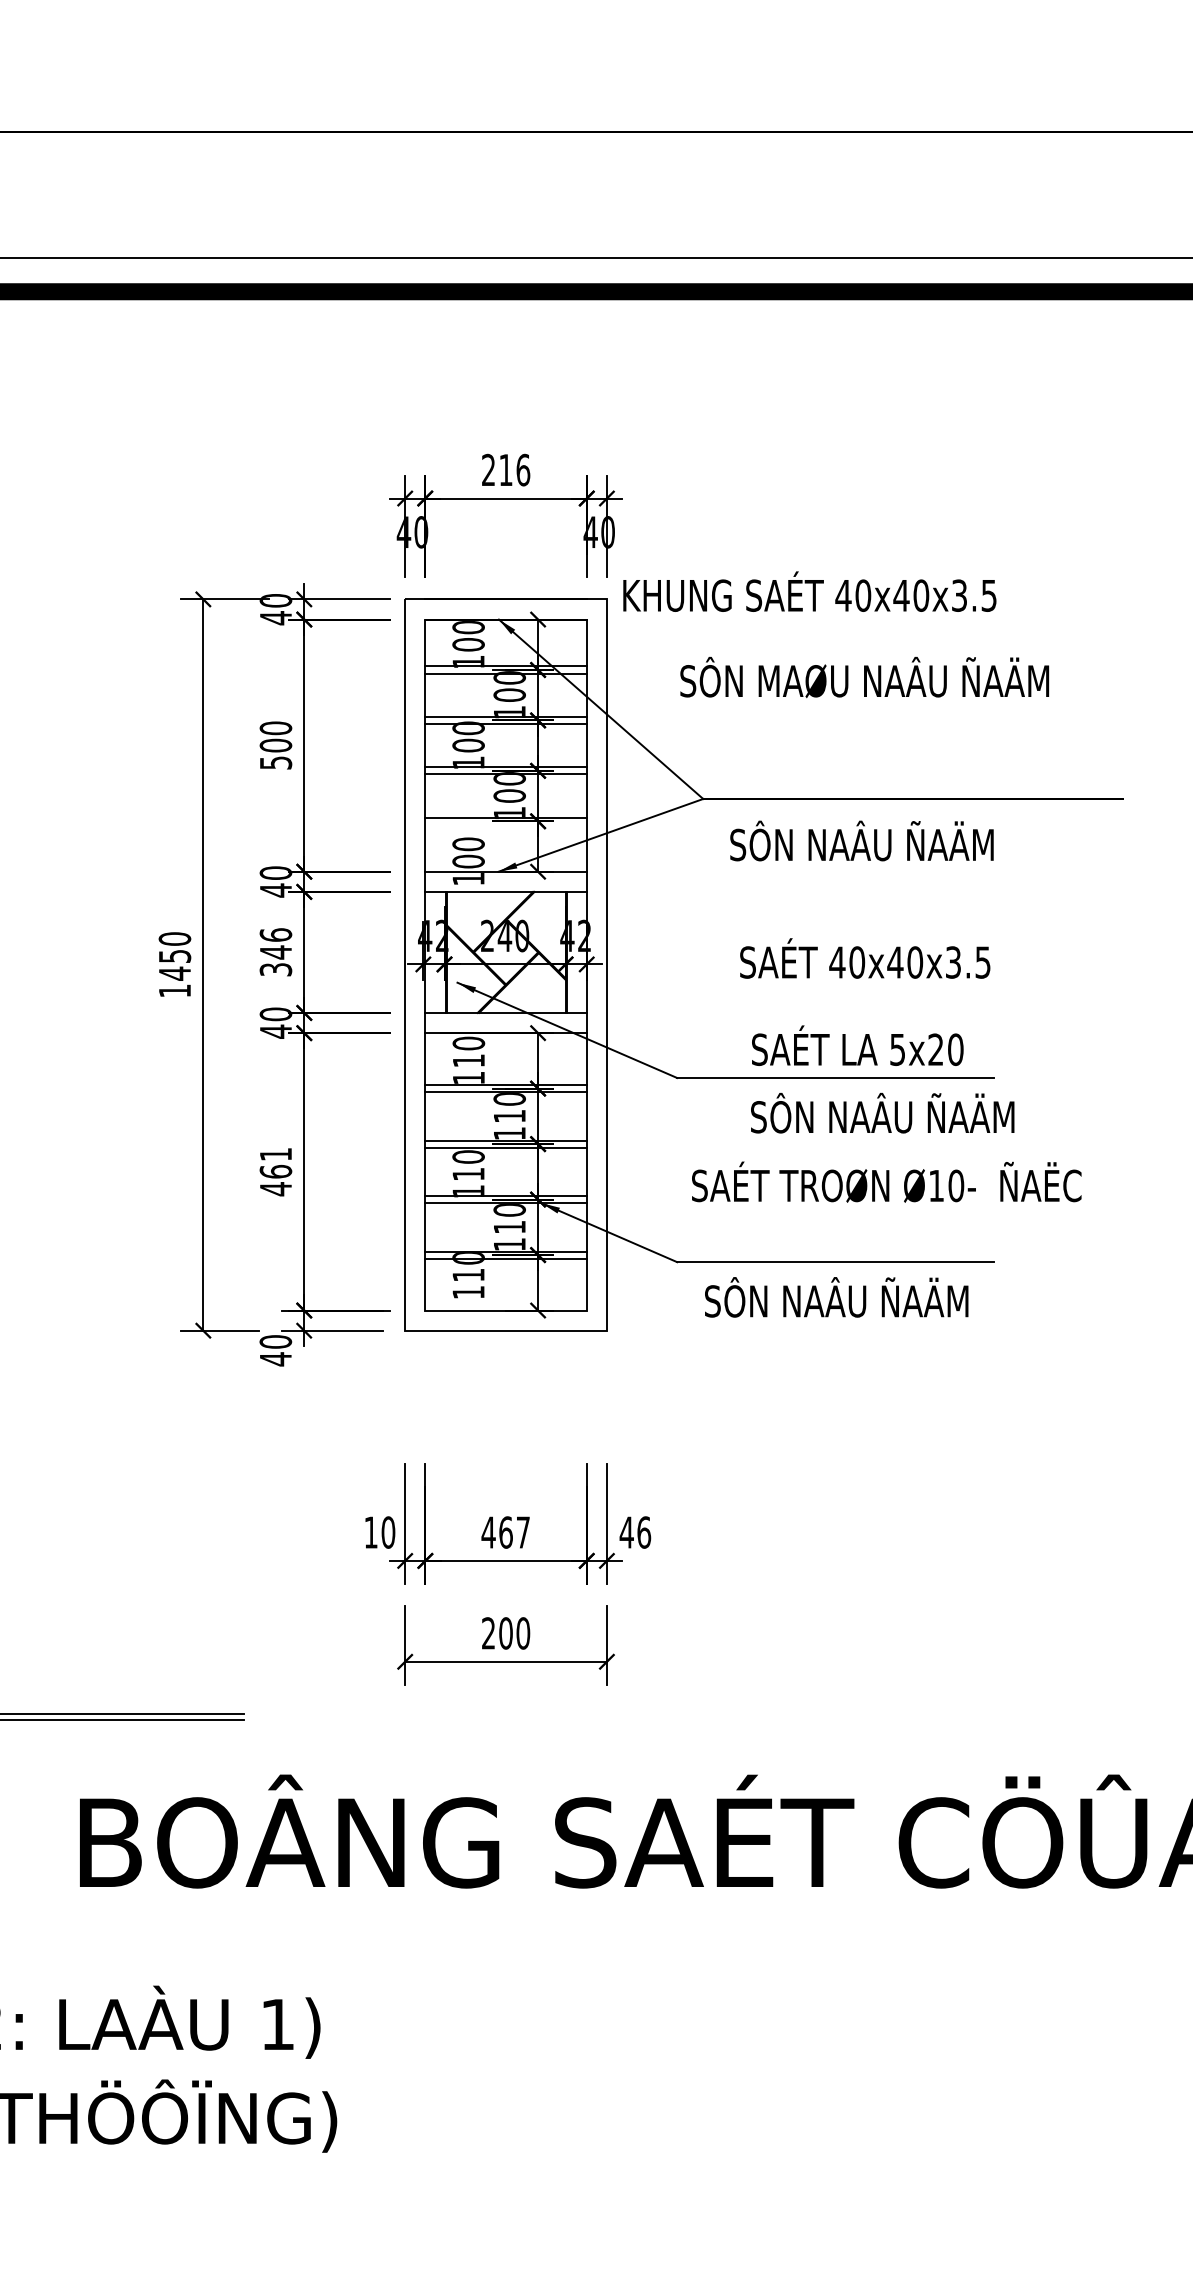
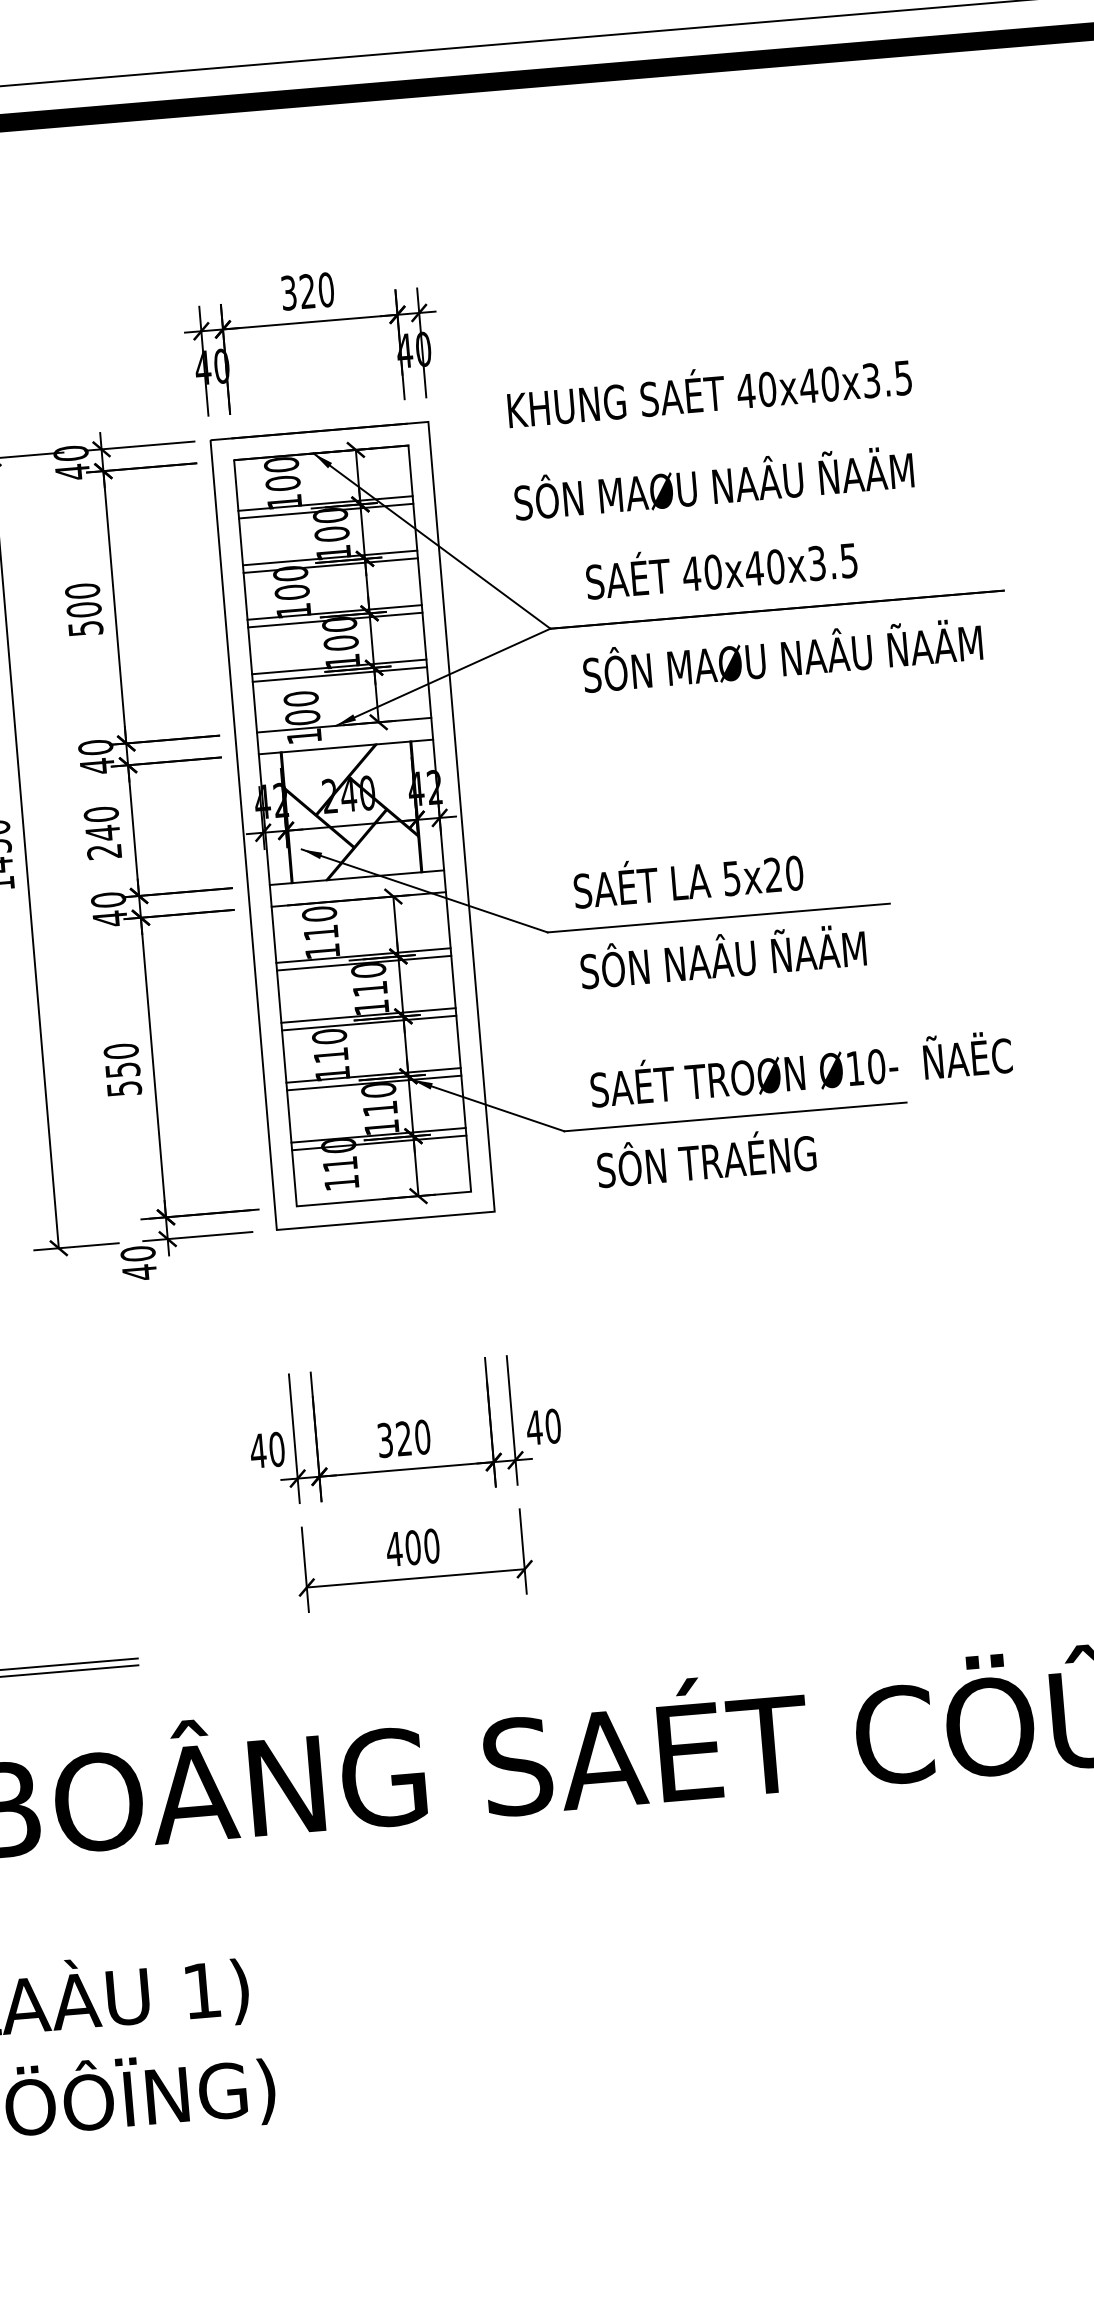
text: (506, 469) -> (308, 290), 216 -> 320
text: (809, 591) -> (709, 389), moved
line: (505, 824) -> (339, 674), added
text: (954, 840) -> (825, 650), SÔN NAÂU ÑAÄM -> SÔN MAØU NAÂU ÑAÄM
text: (275, 952) -> (102, 833), 346 -> 240
text: (865, 958) -> (721, 567), moved
text: (857, 1045) -> (688, 877), moved
text: (882, 1112) -> (722, 955), moved
text: (275, 1171) -> (122, 1069), 461 -> 550
text: (886, 1181) -> (800, 1068), moved
text: (874, 1297) -> (780, 1151), SÔN NAÂU ÑAÄM -> SÔN TRAÉNG
text: (370, 1532) -> (257, 1451), 10 -> 40
text: (505, 1532) -> (403, 1438), 467 -> 320
text: (644, 1532) -> (553, 1426), 46 -> 40
text: (488, 1633) -> (394, 1549), 200 -> 400

